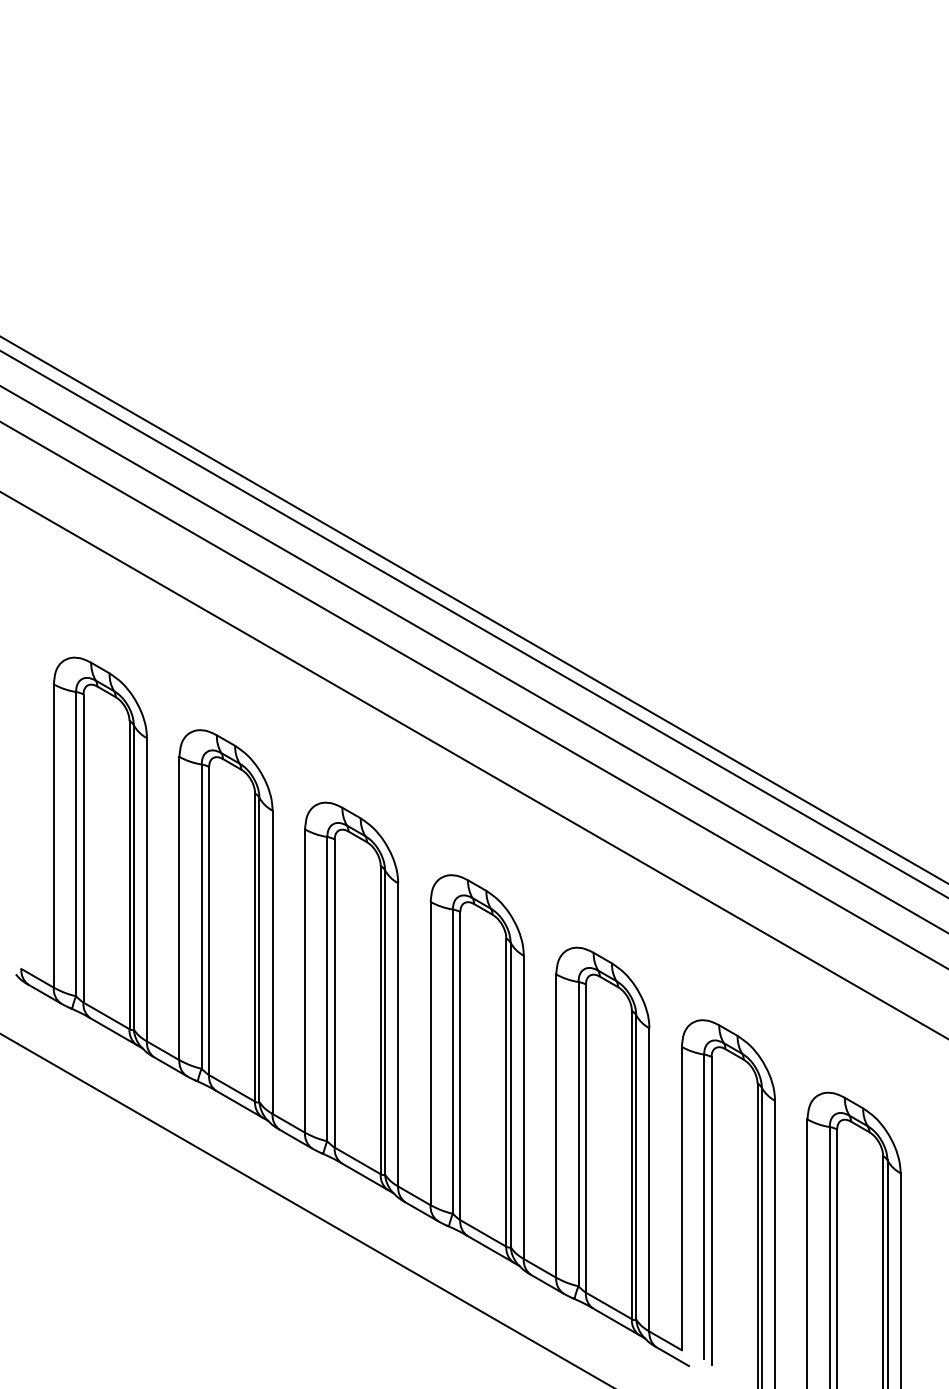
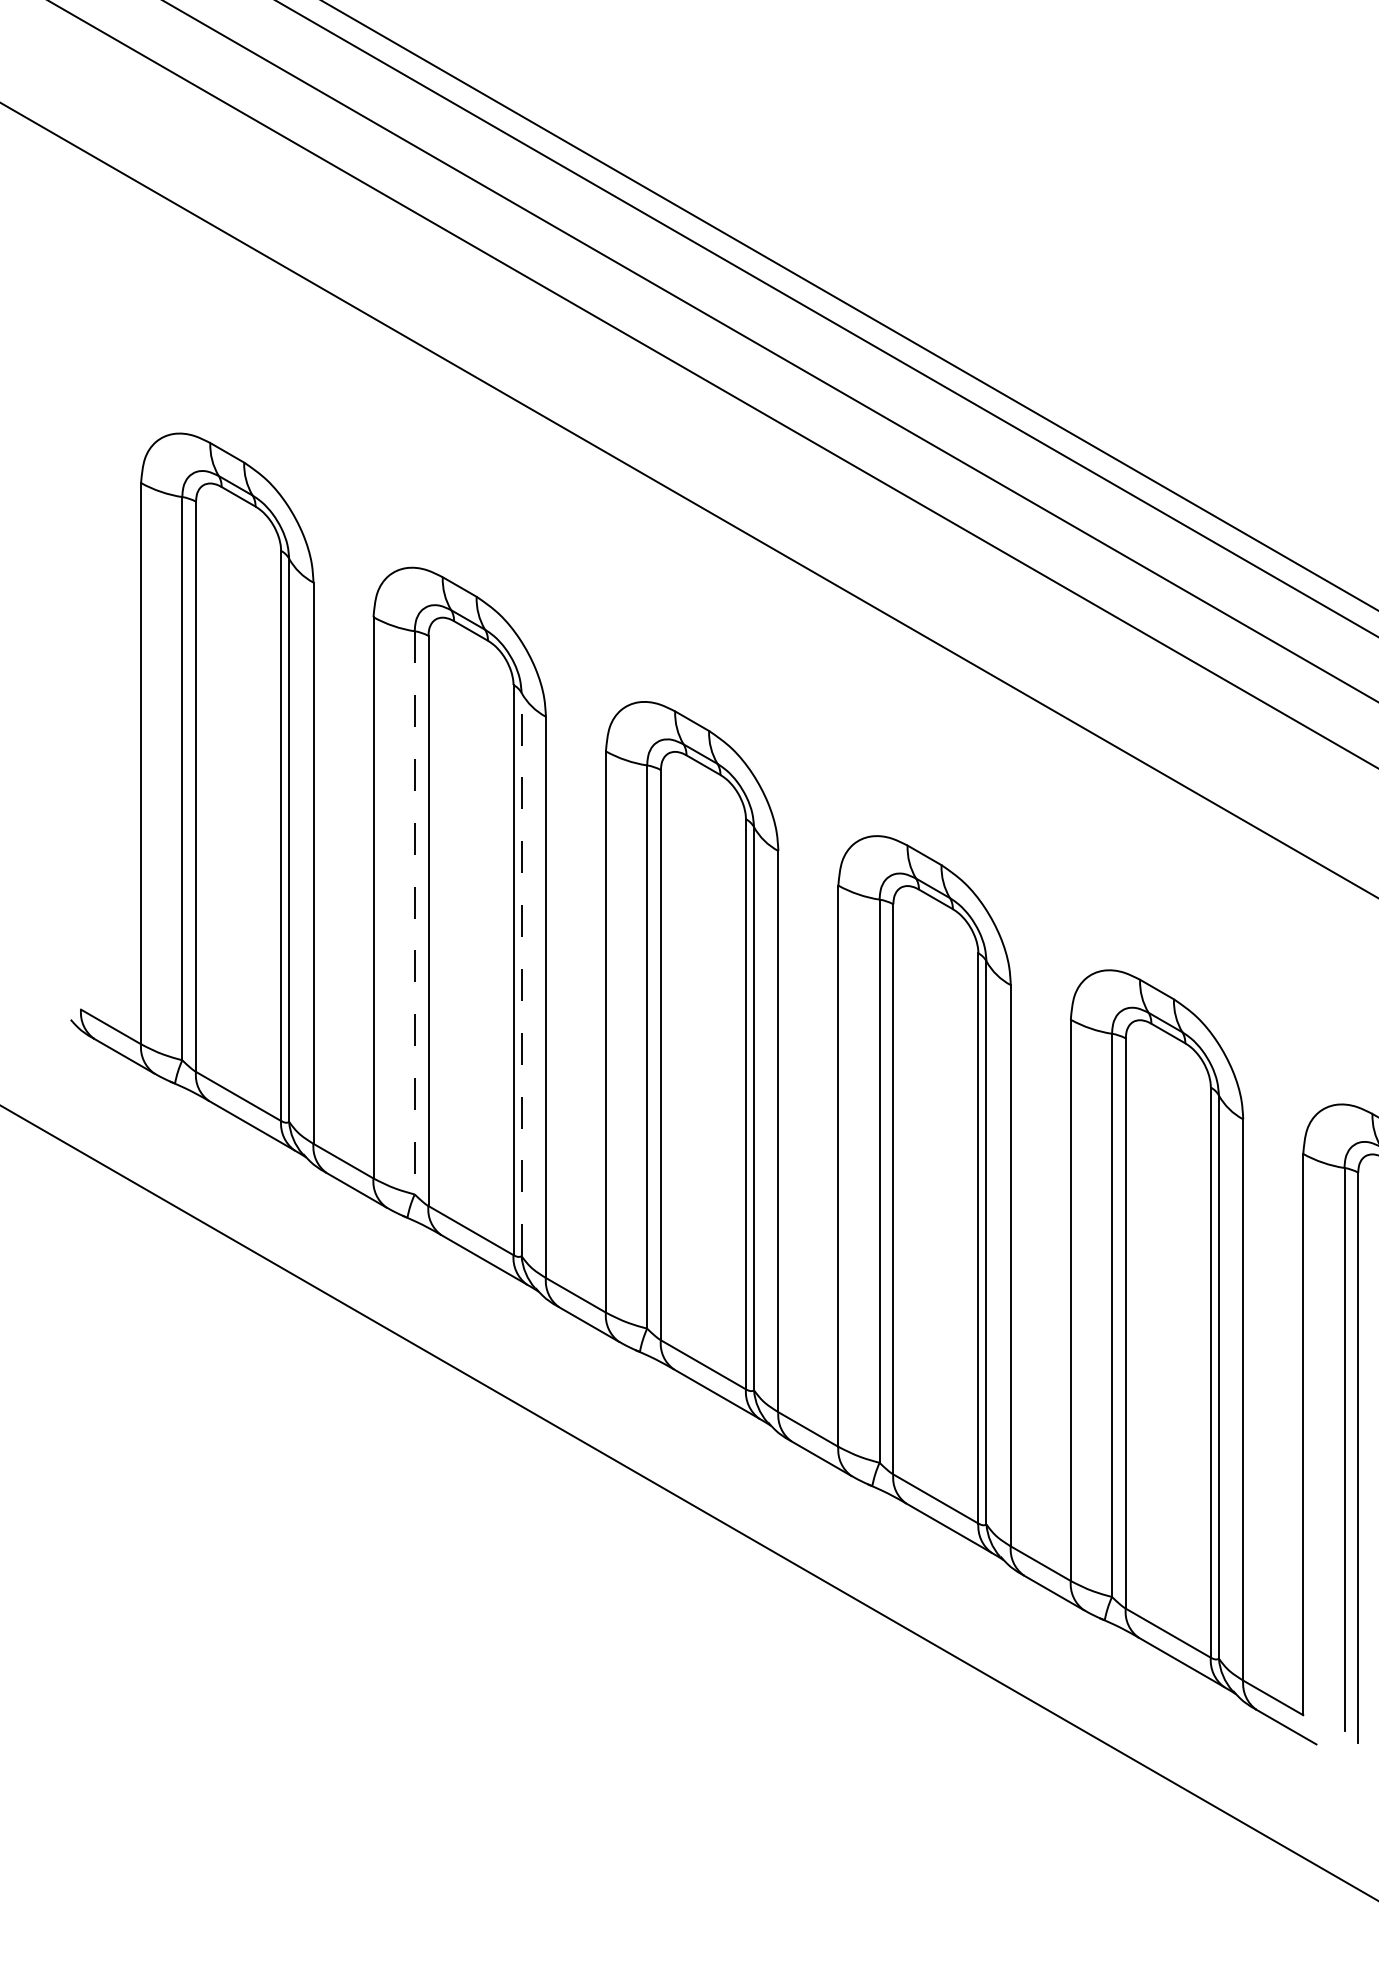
line: (201, 917) -> (414, 914), solid -> dashed
line: (259, 949) -> (521, 973), solid -> dashed

